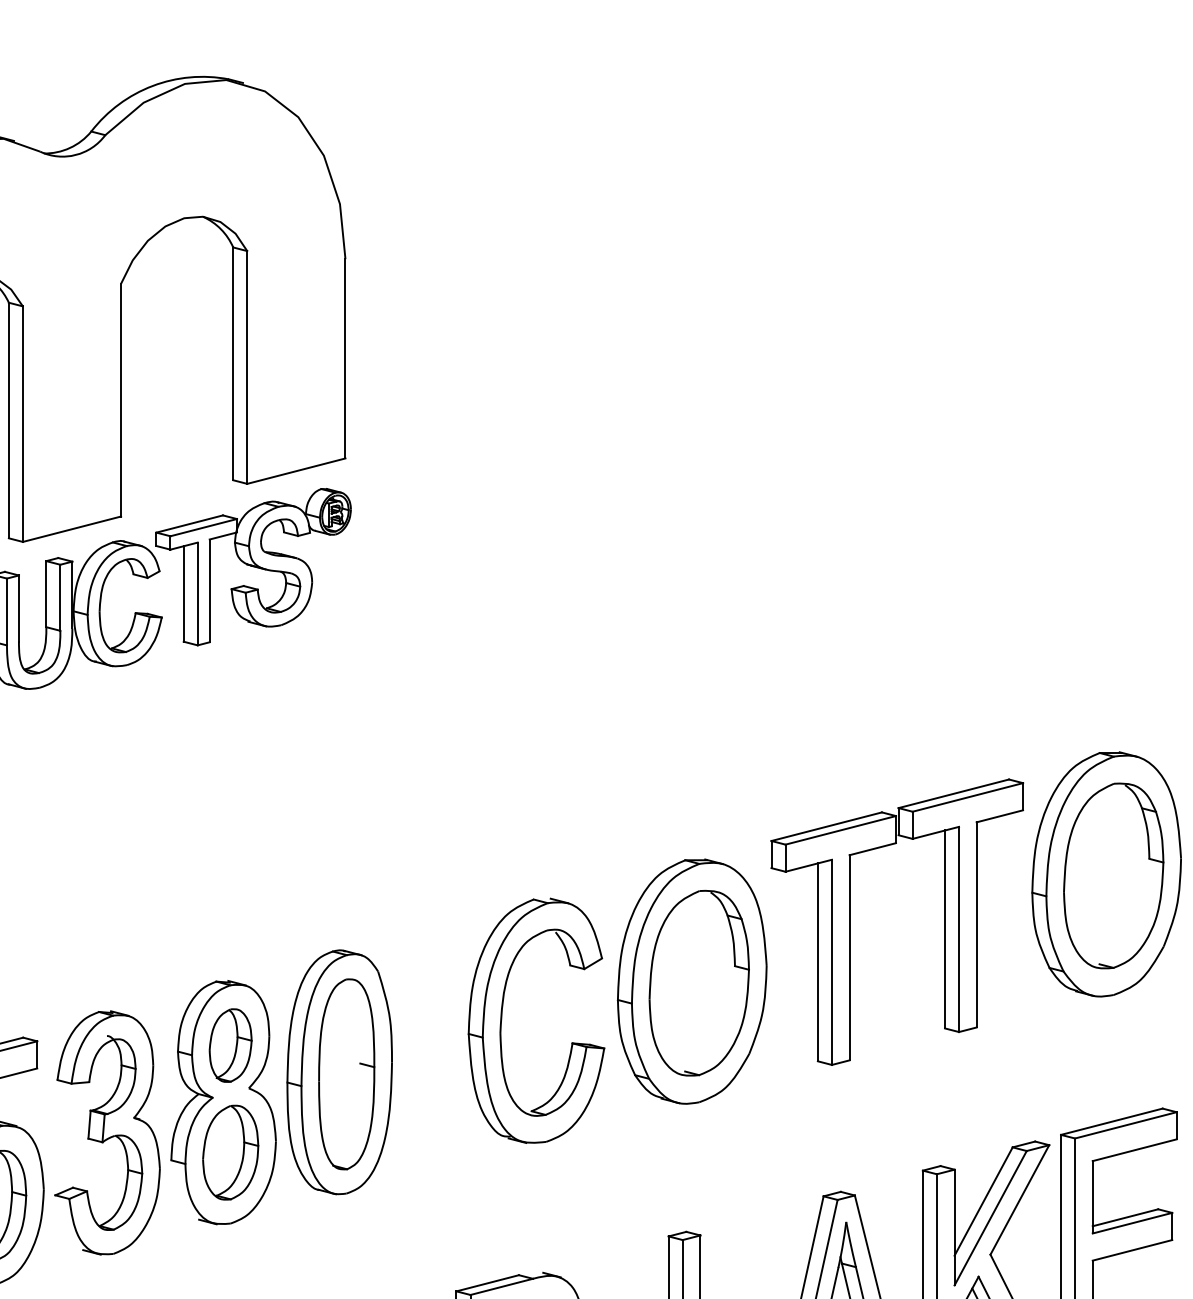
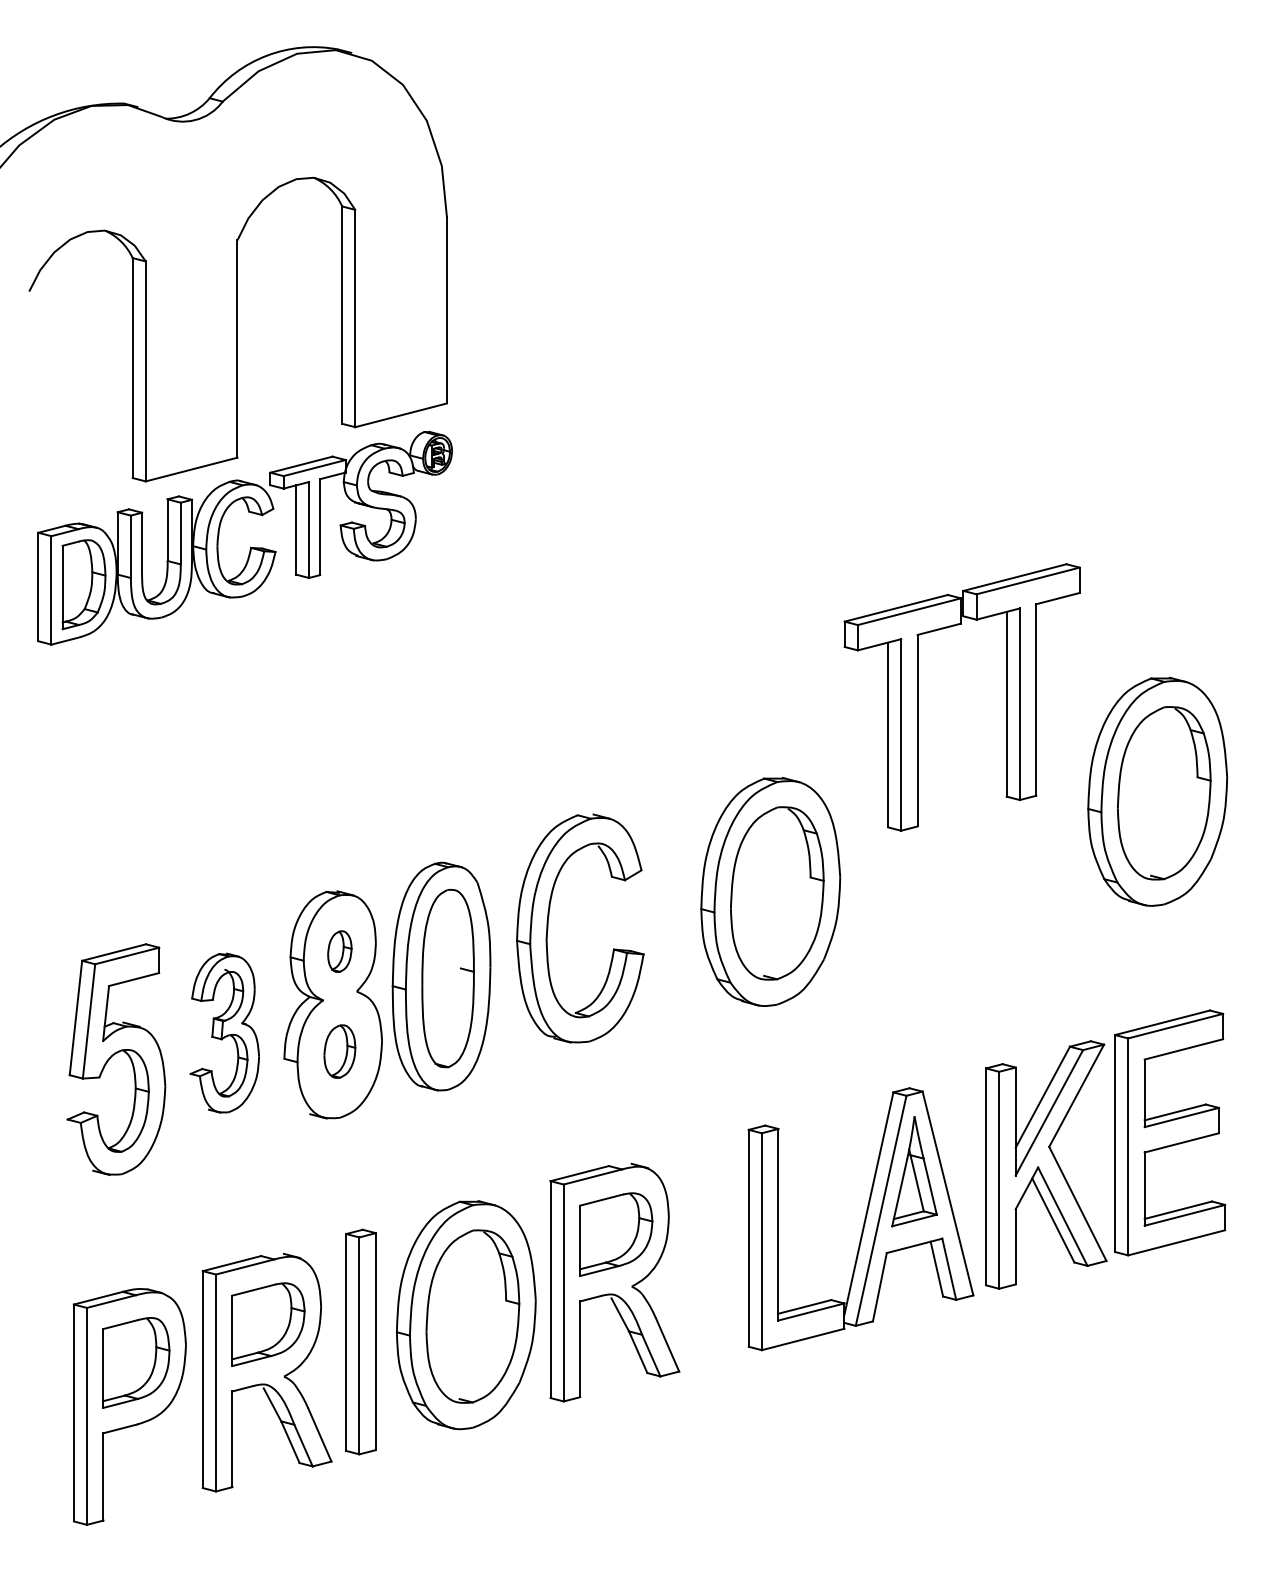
part: (850, 922) -> (918, 697), moved
part: (502, 1020) -> (548, 928), moved
part: (230, 1045) -> (339, 951), size x0.6
part: (107, 1132) -> (224, 1032), size x0.7
part: (230, 1152) -> (339, 1051), size x0.6

